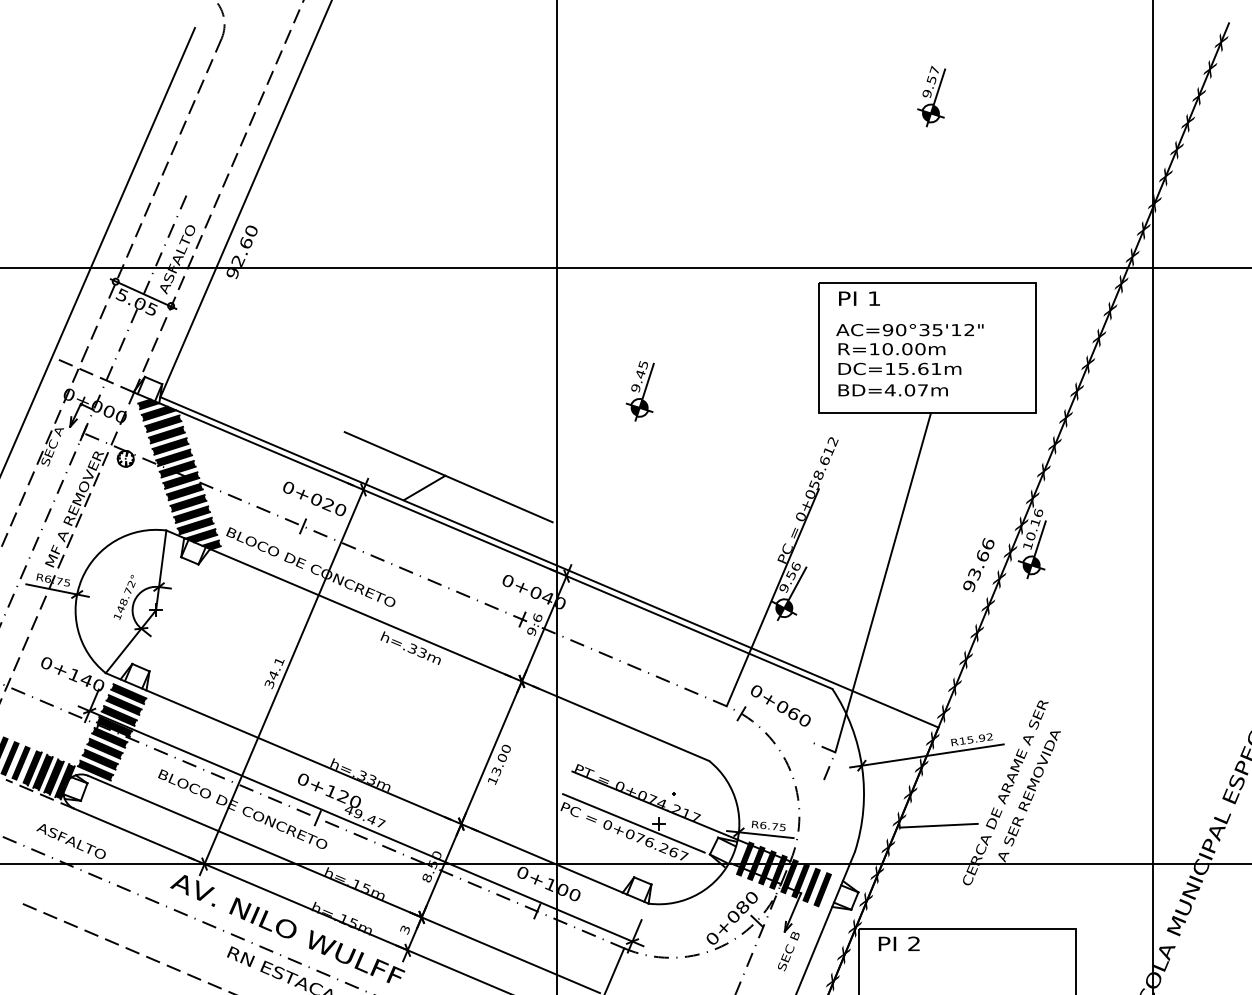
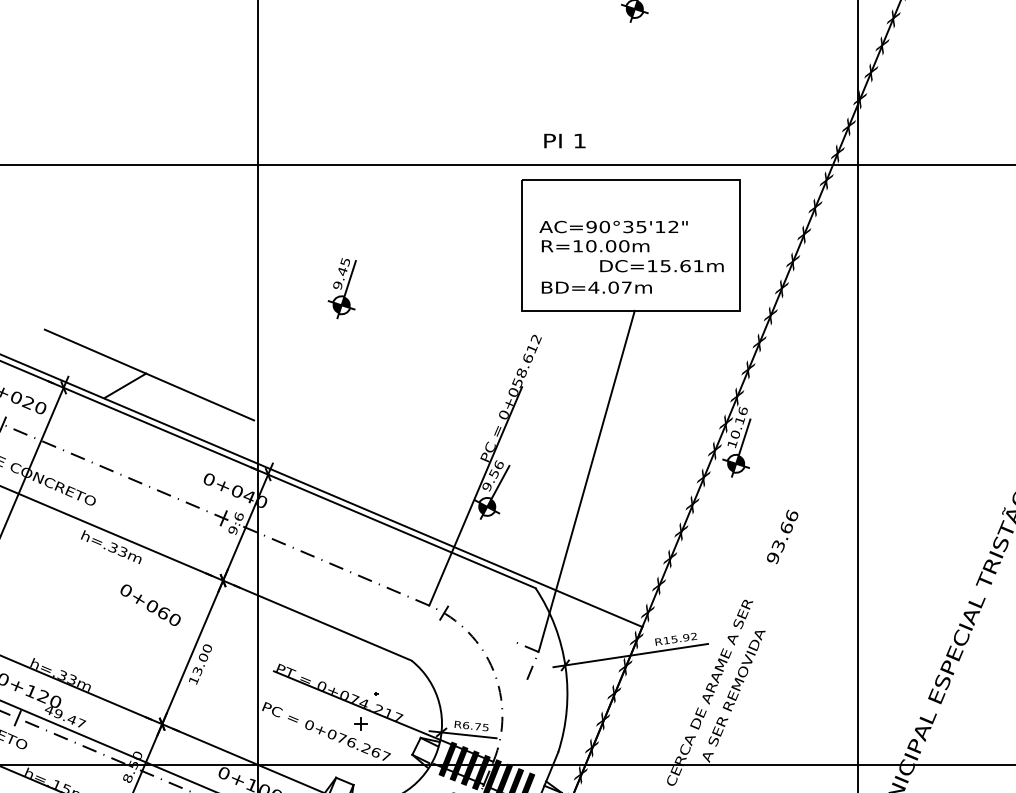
text: (859, 298) -> (564, 140), moved
text: (899, 368) -> (661, 265), moved
text: (978, 564) -> (782, 536), moved
text: (780, 705) -> (150, 604), moved
line: (633, 823) -> (335, 723), removed
line: (938, 825) -> (642, 725), removed

